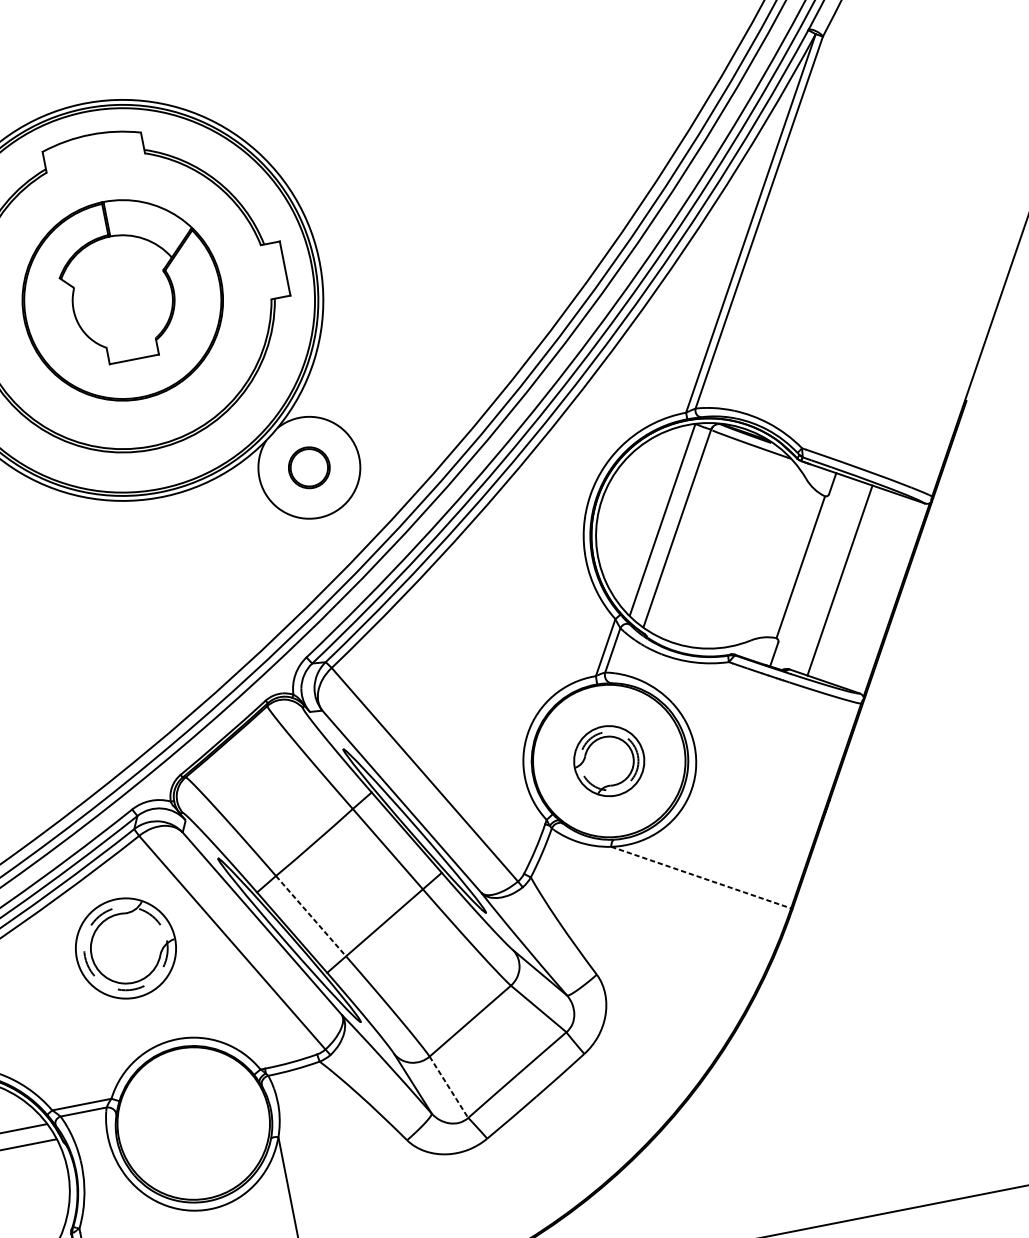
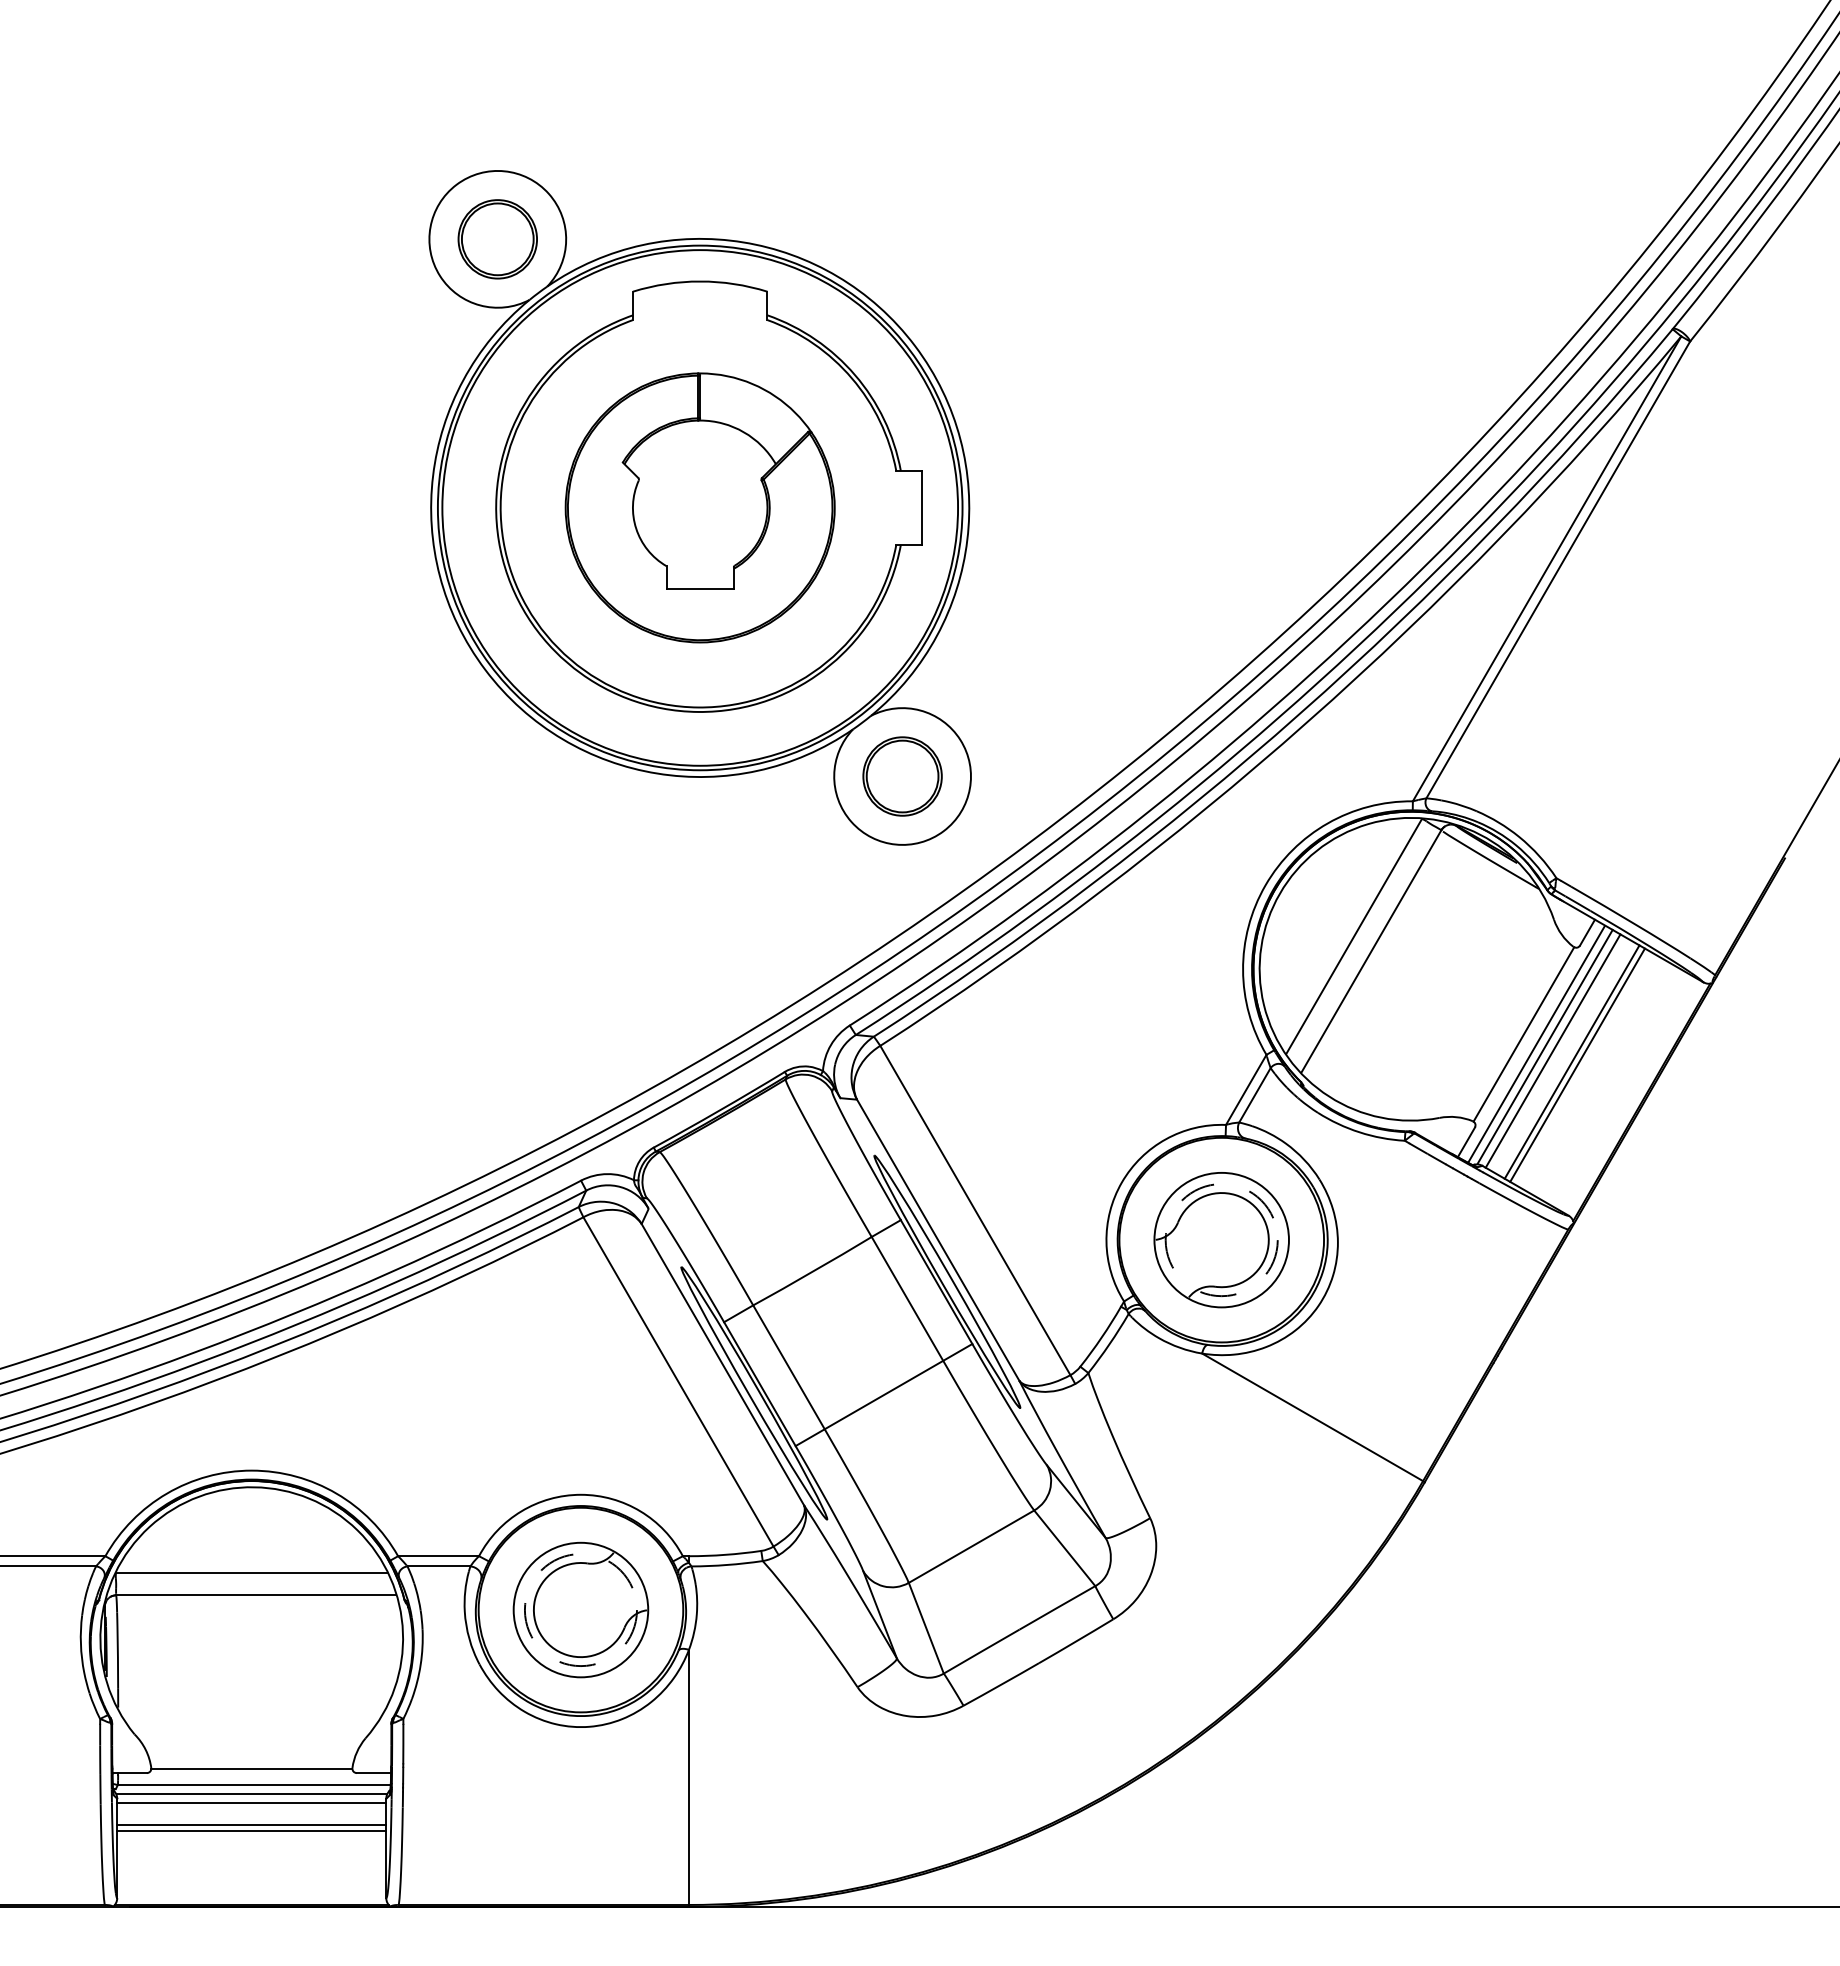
part: (309, 467) -> (902, 776), size x1.43
line: (810, 572) -> (1535, 1044), added
line: (817, 573) -> (1544, 1046), added
line: (823, 574) -> (1552, 1050), added
line: (844, 581) -> (1577, 1064), added
part: (609, 761) -> (1221, 1240), size x1.43
line: (701, 877) -> (1313, 1417), dashed -> solid
line: (310, 916) -> (788, 1367), dashed -> solid
part: (125, 948) -> (580, 1609), moved
line: (449, 1087) -> (926, 1628), dashed -> solid

